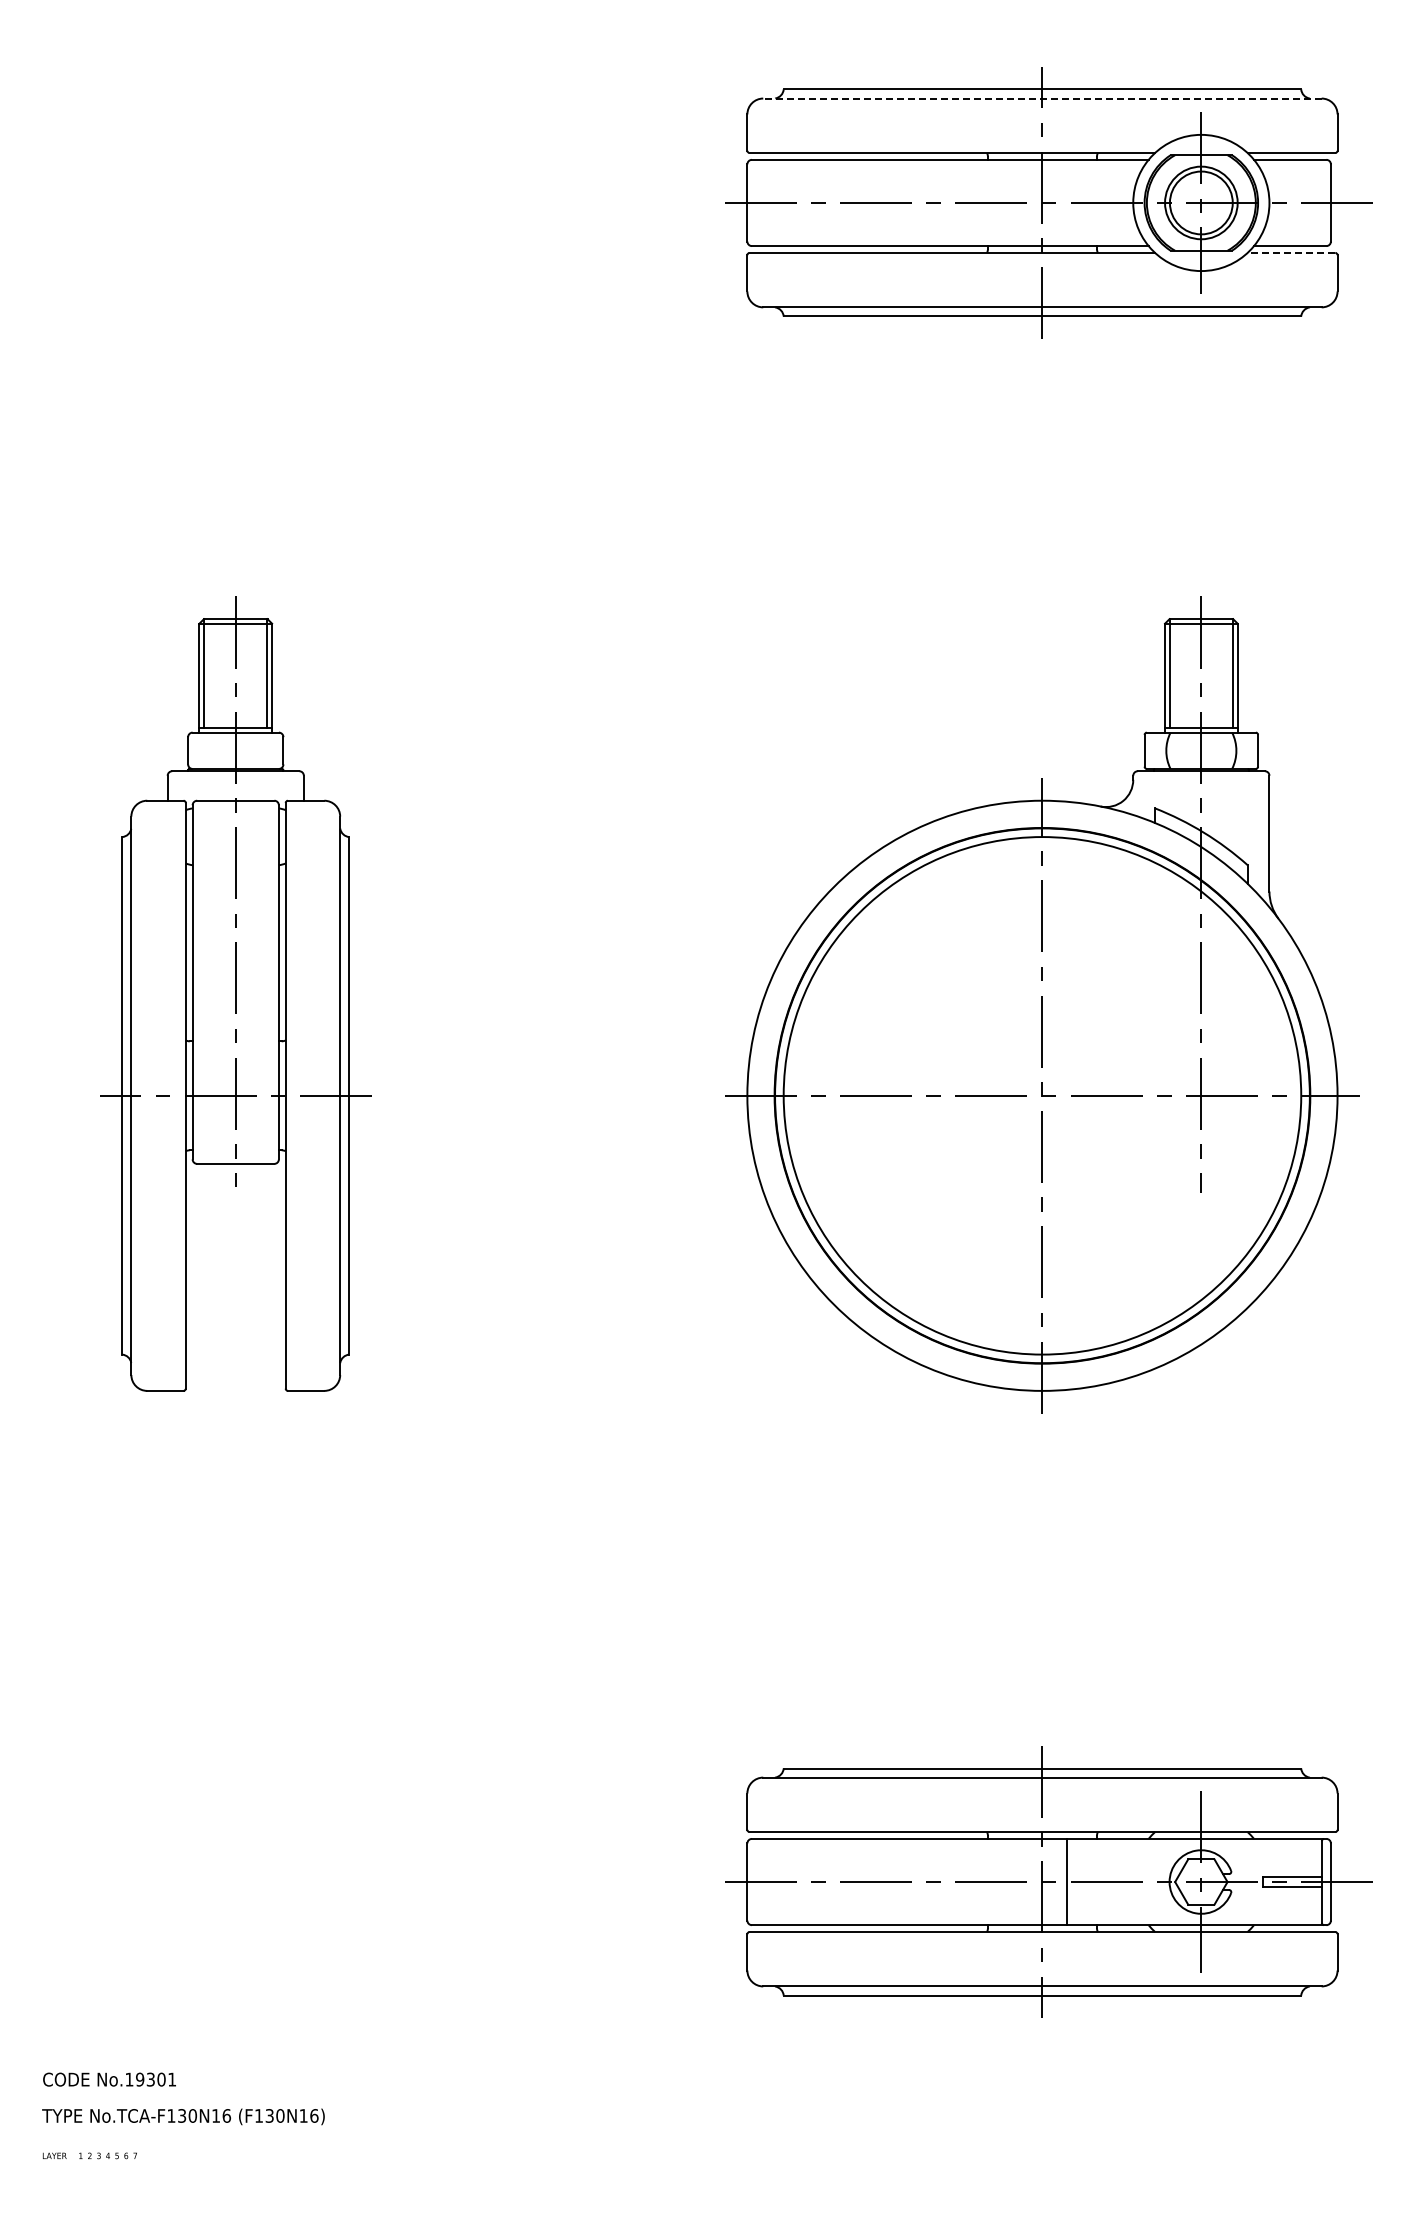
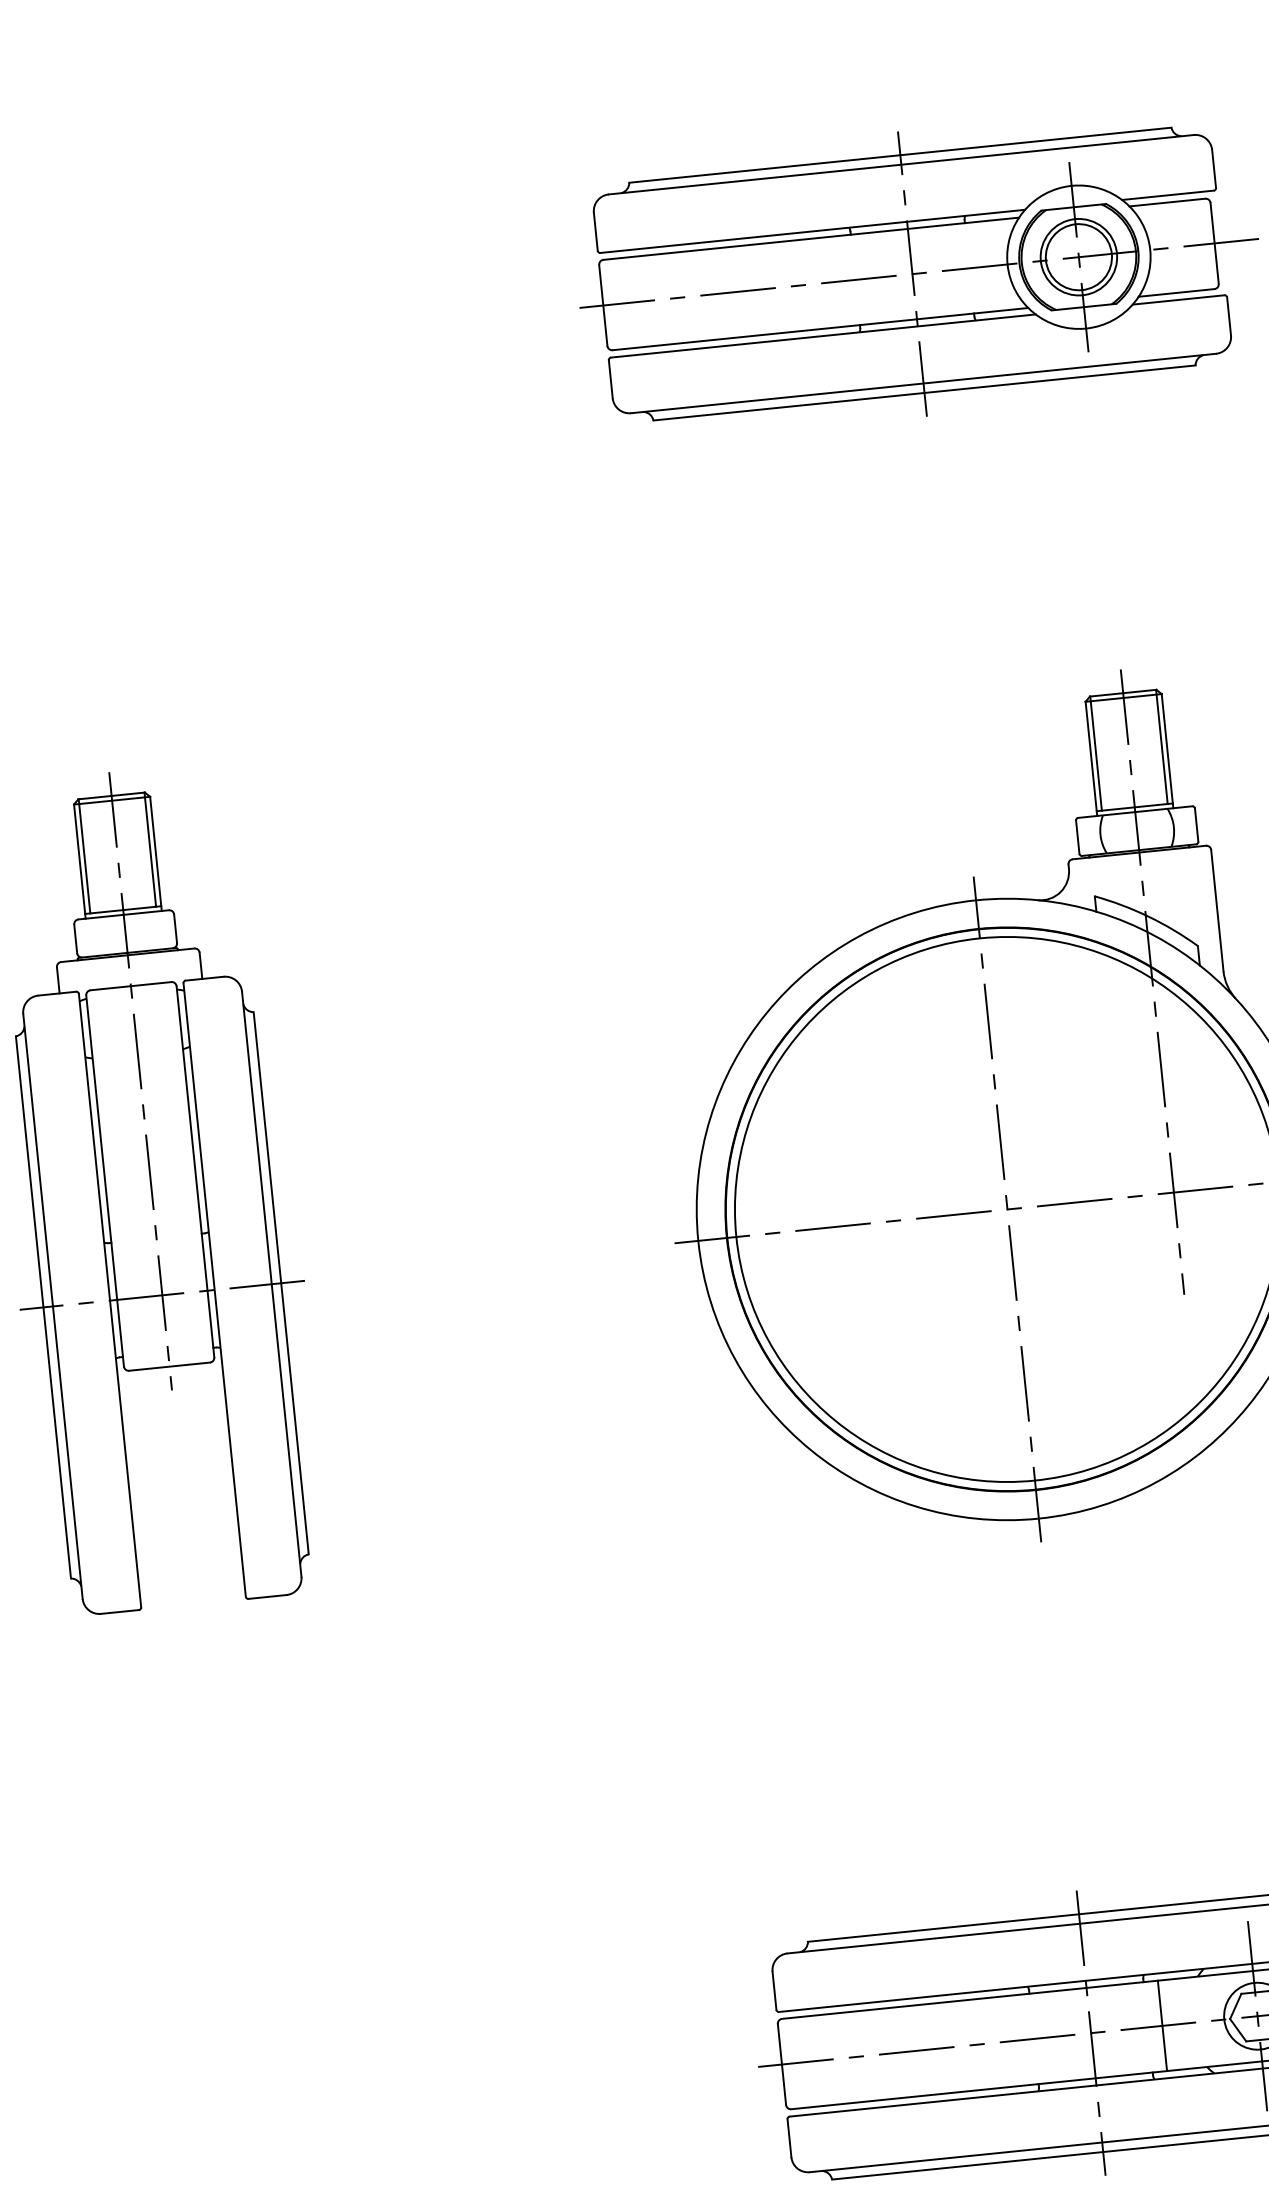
line: (1041, 98) -> (900, 164), dashed -> solid
line: (1291, 252) -> (1178, 299), dashed -> solid
line: (1066, 1881) -> (1162, 2025), moved

